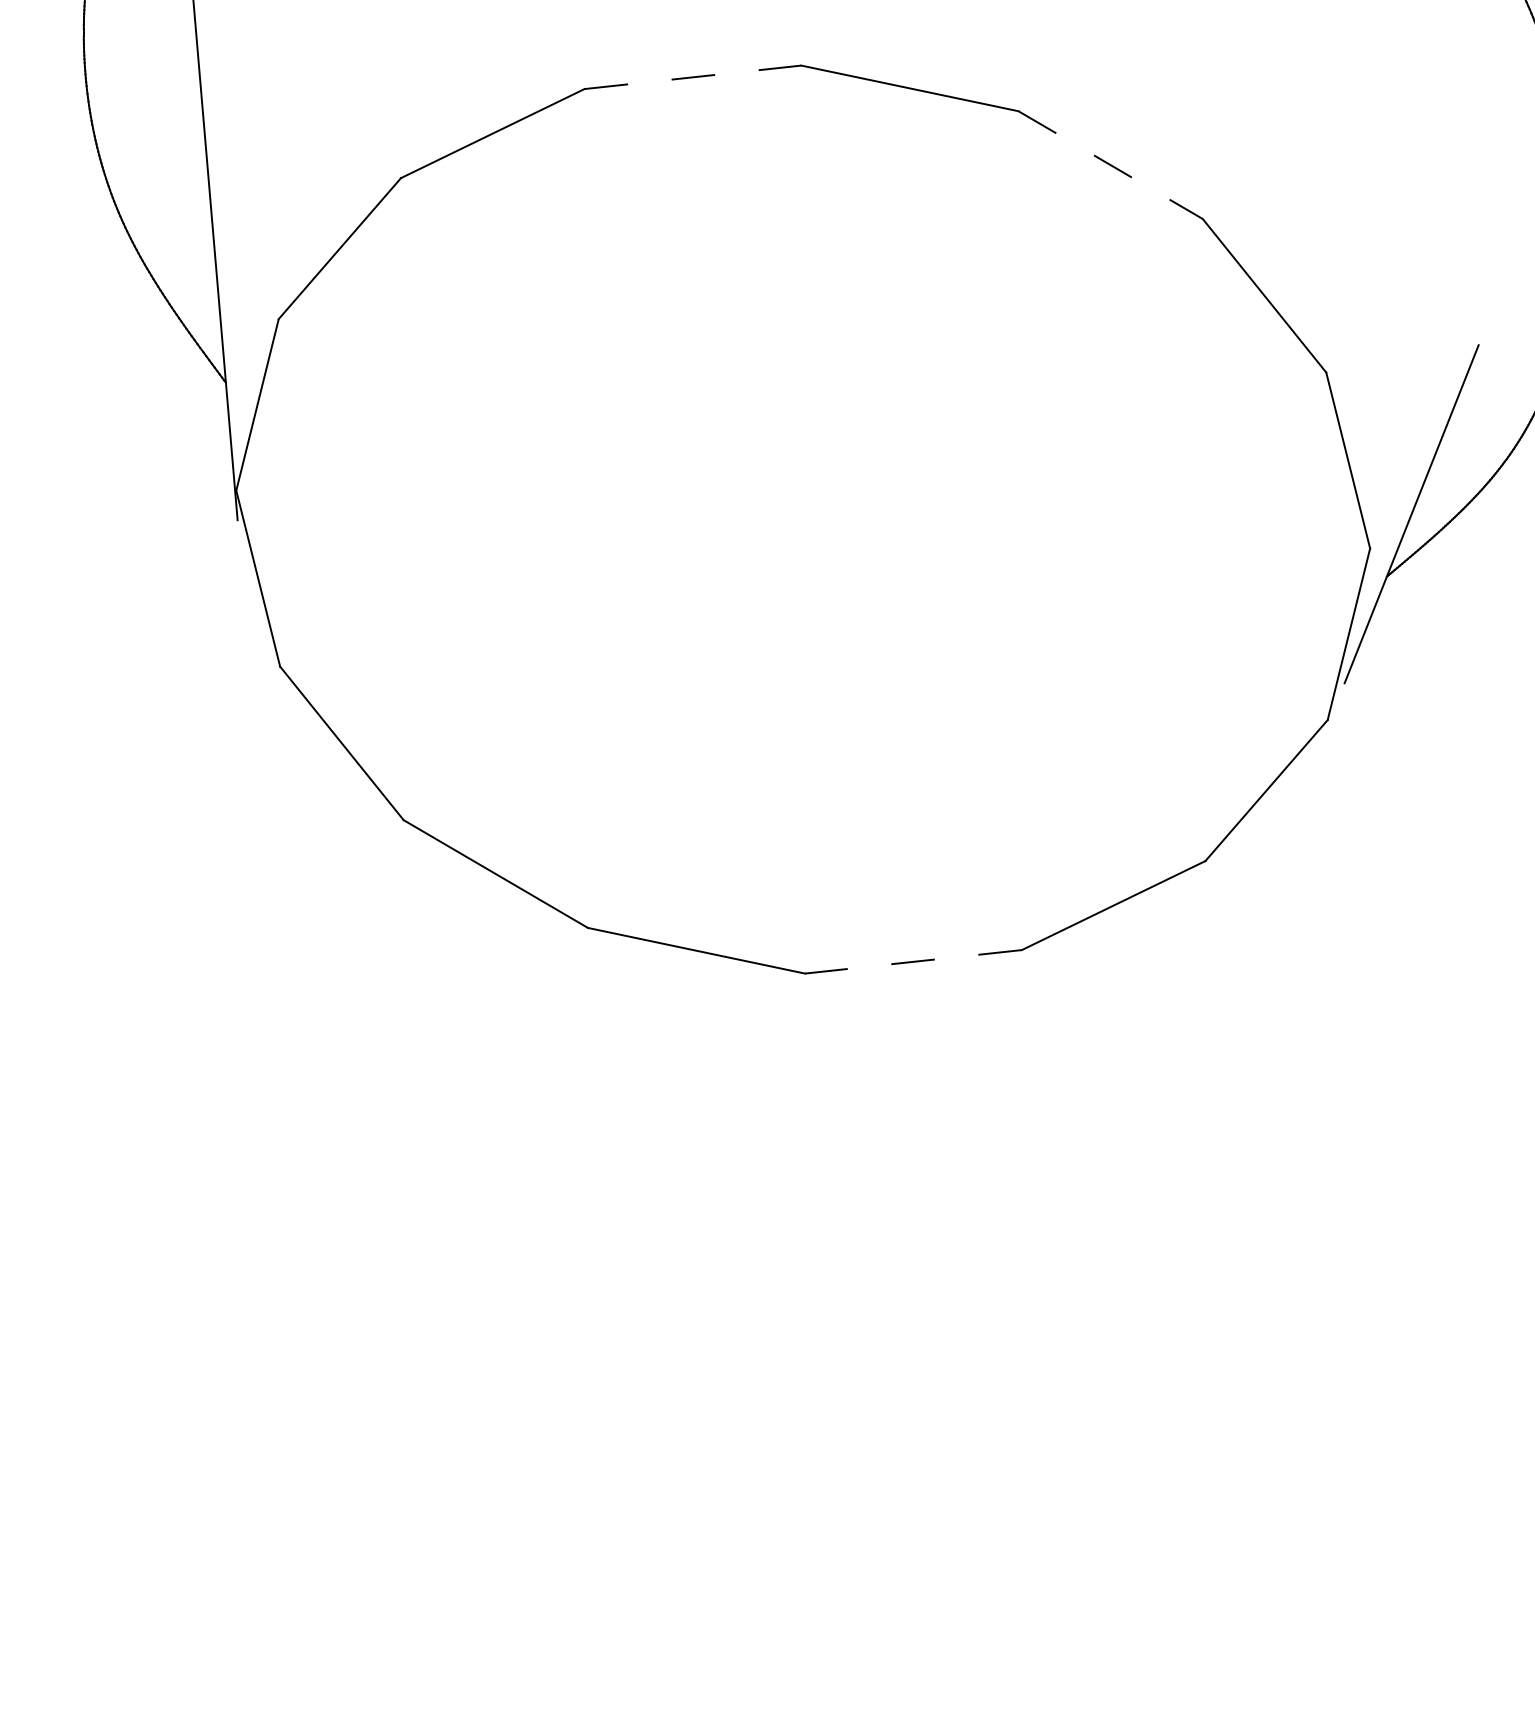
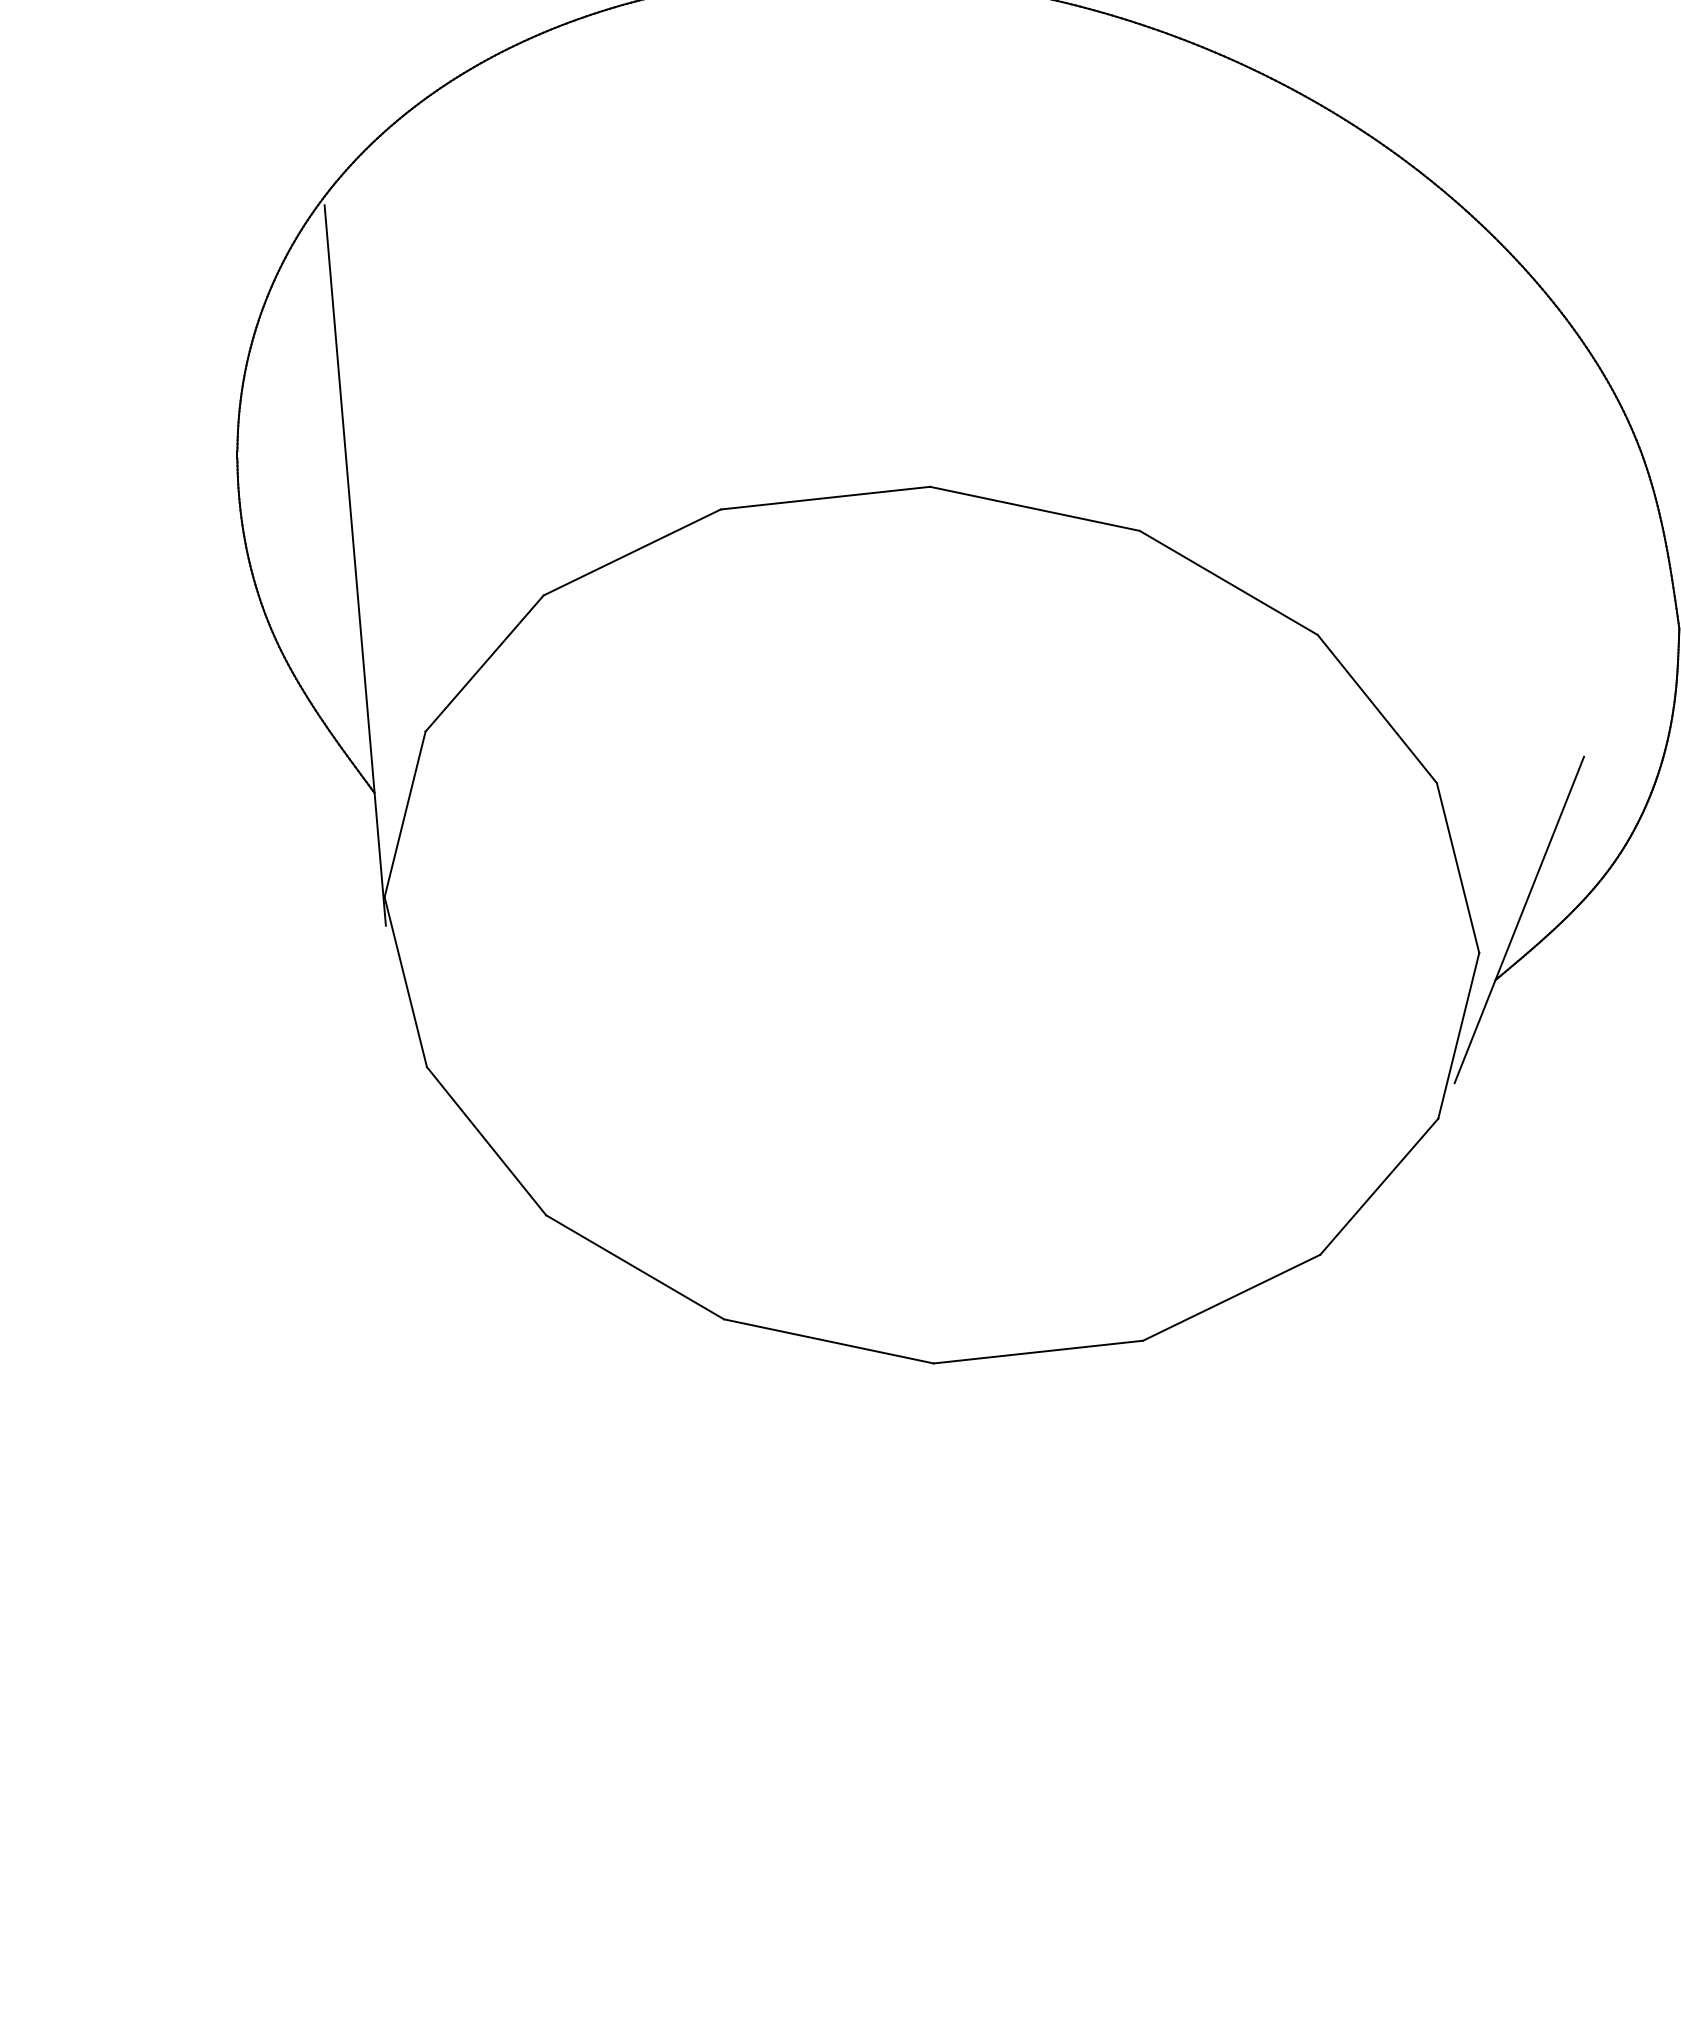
line: (692, 77) -> (825, 498), dashed -> solid
line: (1111, 165) -> (1229, 583), dashed -> solid
line: (912, 962) -> (1037, 1352), dashed -> solid

